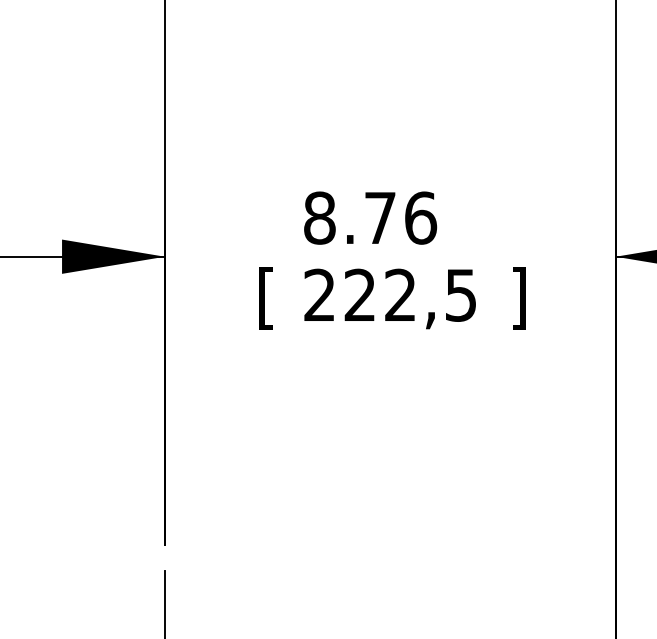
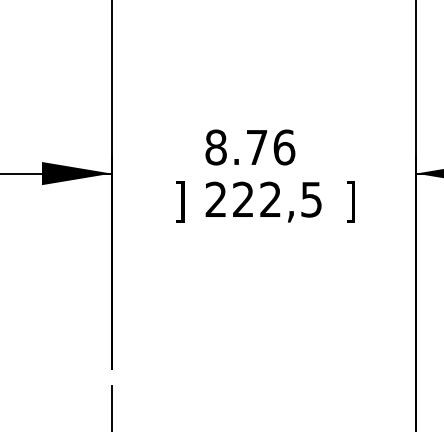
text: (265, 298) -> (179, 201), [ -> ]

